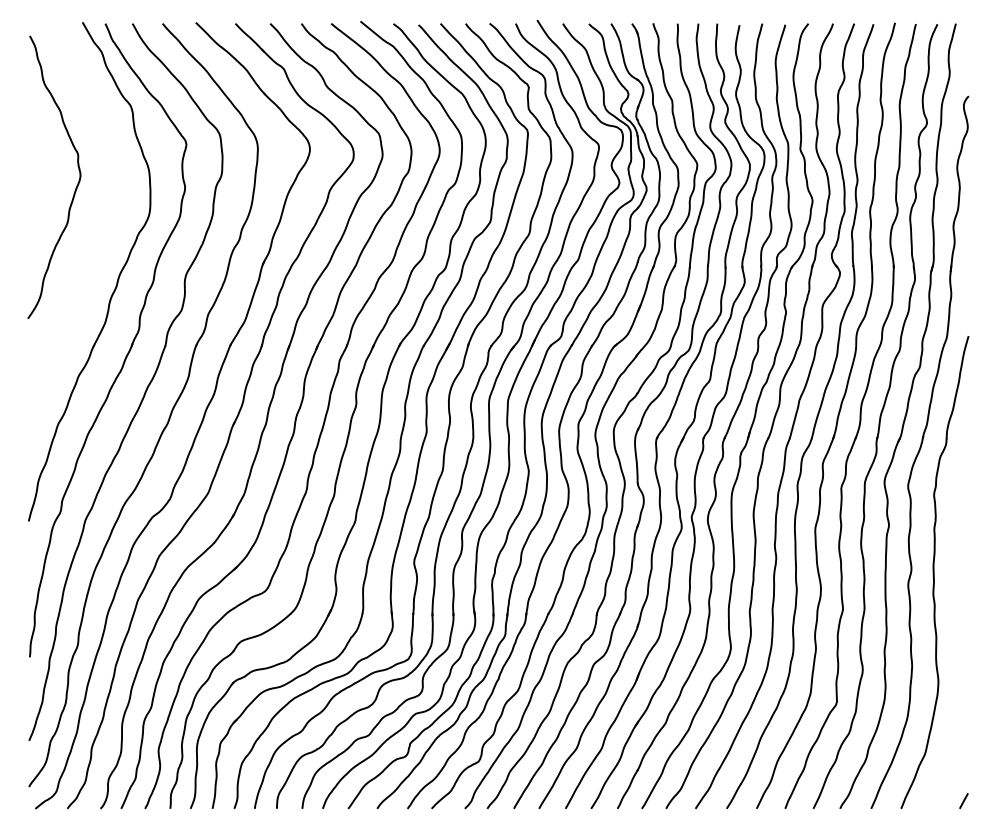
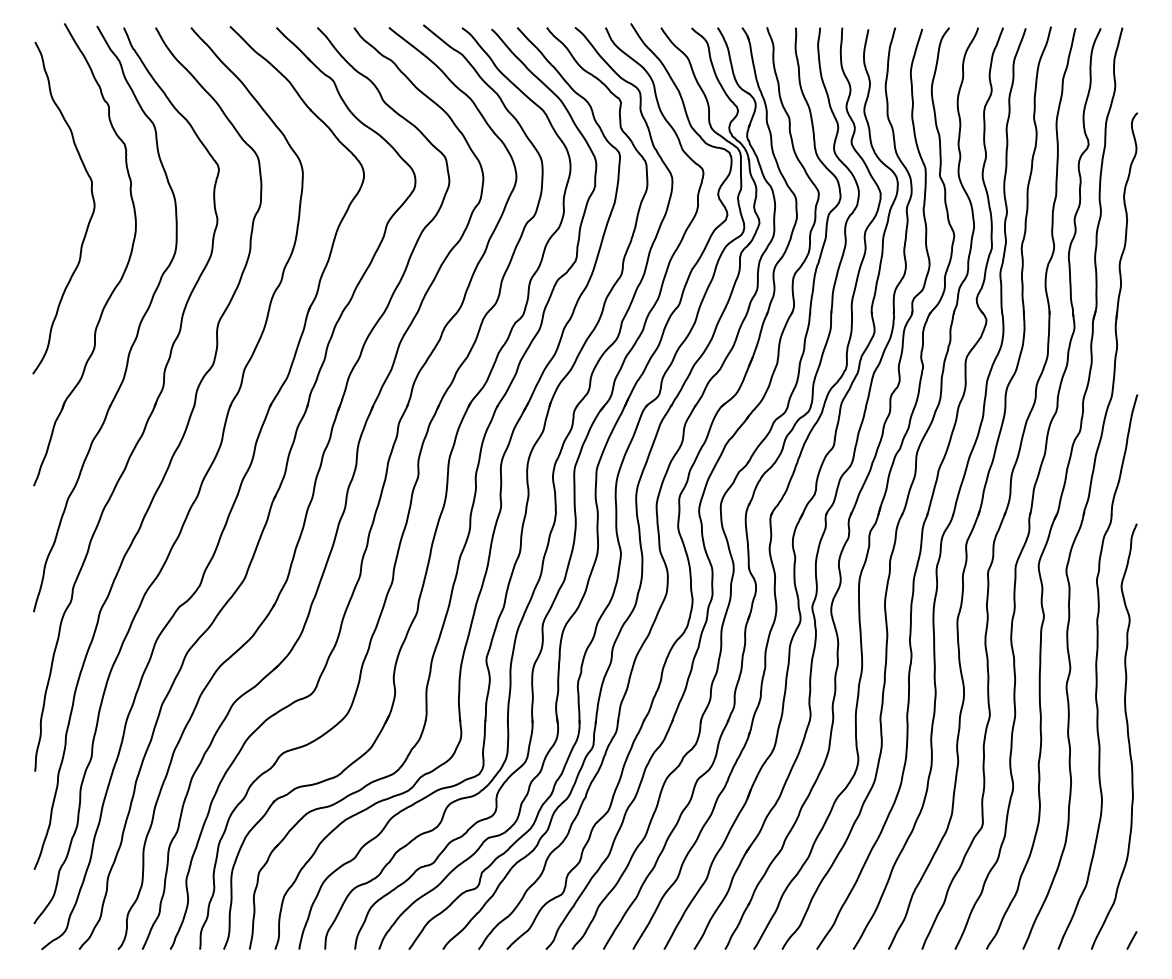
part: (106, 227) -> (125, 266), added
curve: (959, 626) -> (1126, 735), added

